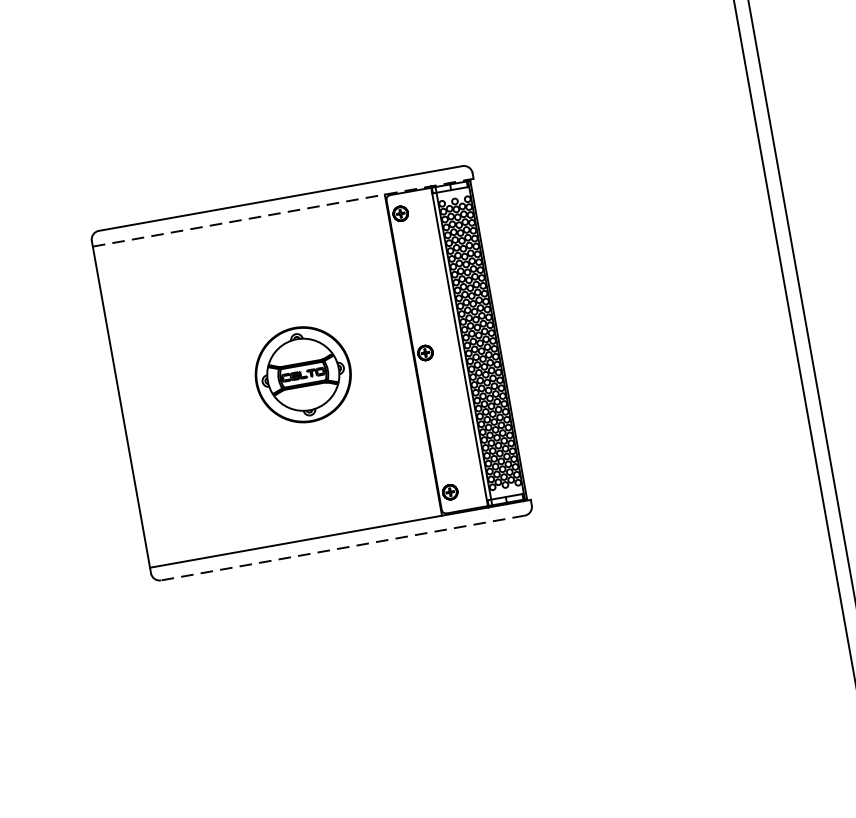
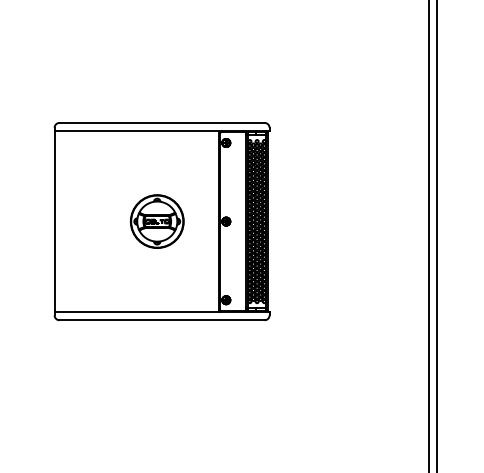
line: (283, 211) -> (162, 130), dashed -> solid
line: (343, 548) -> (162, 320), dashed -> solid

